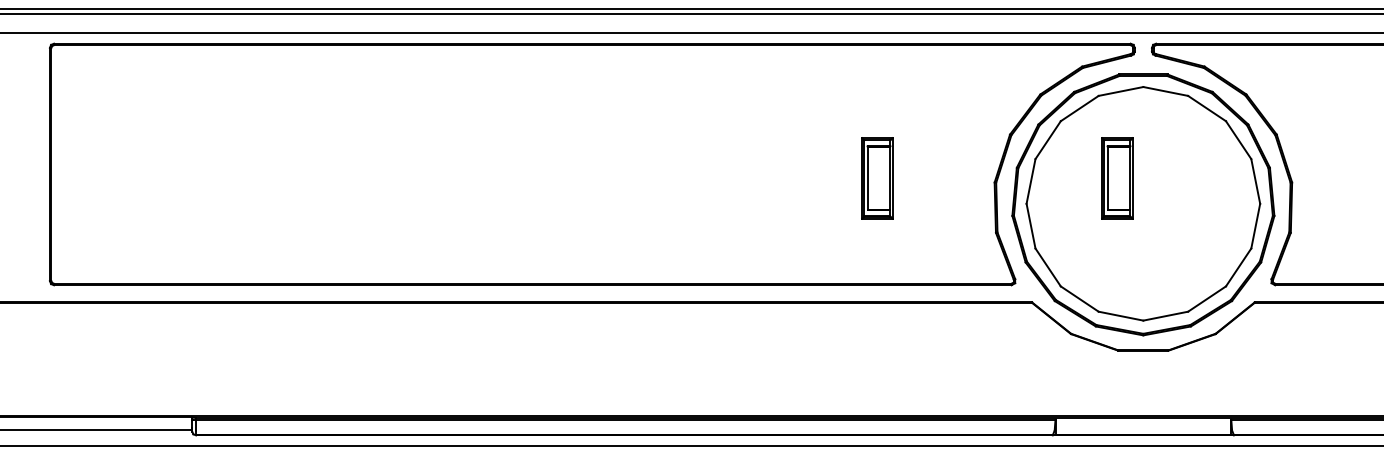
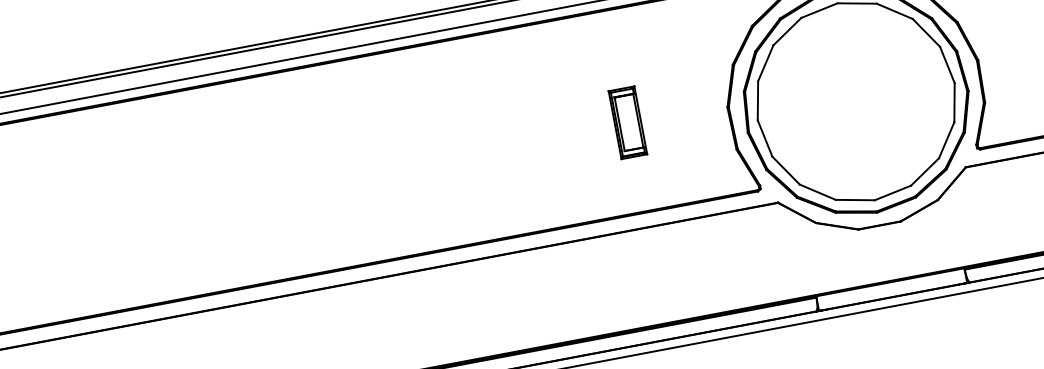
part: (1117, 178) -> (830, 84), removed

